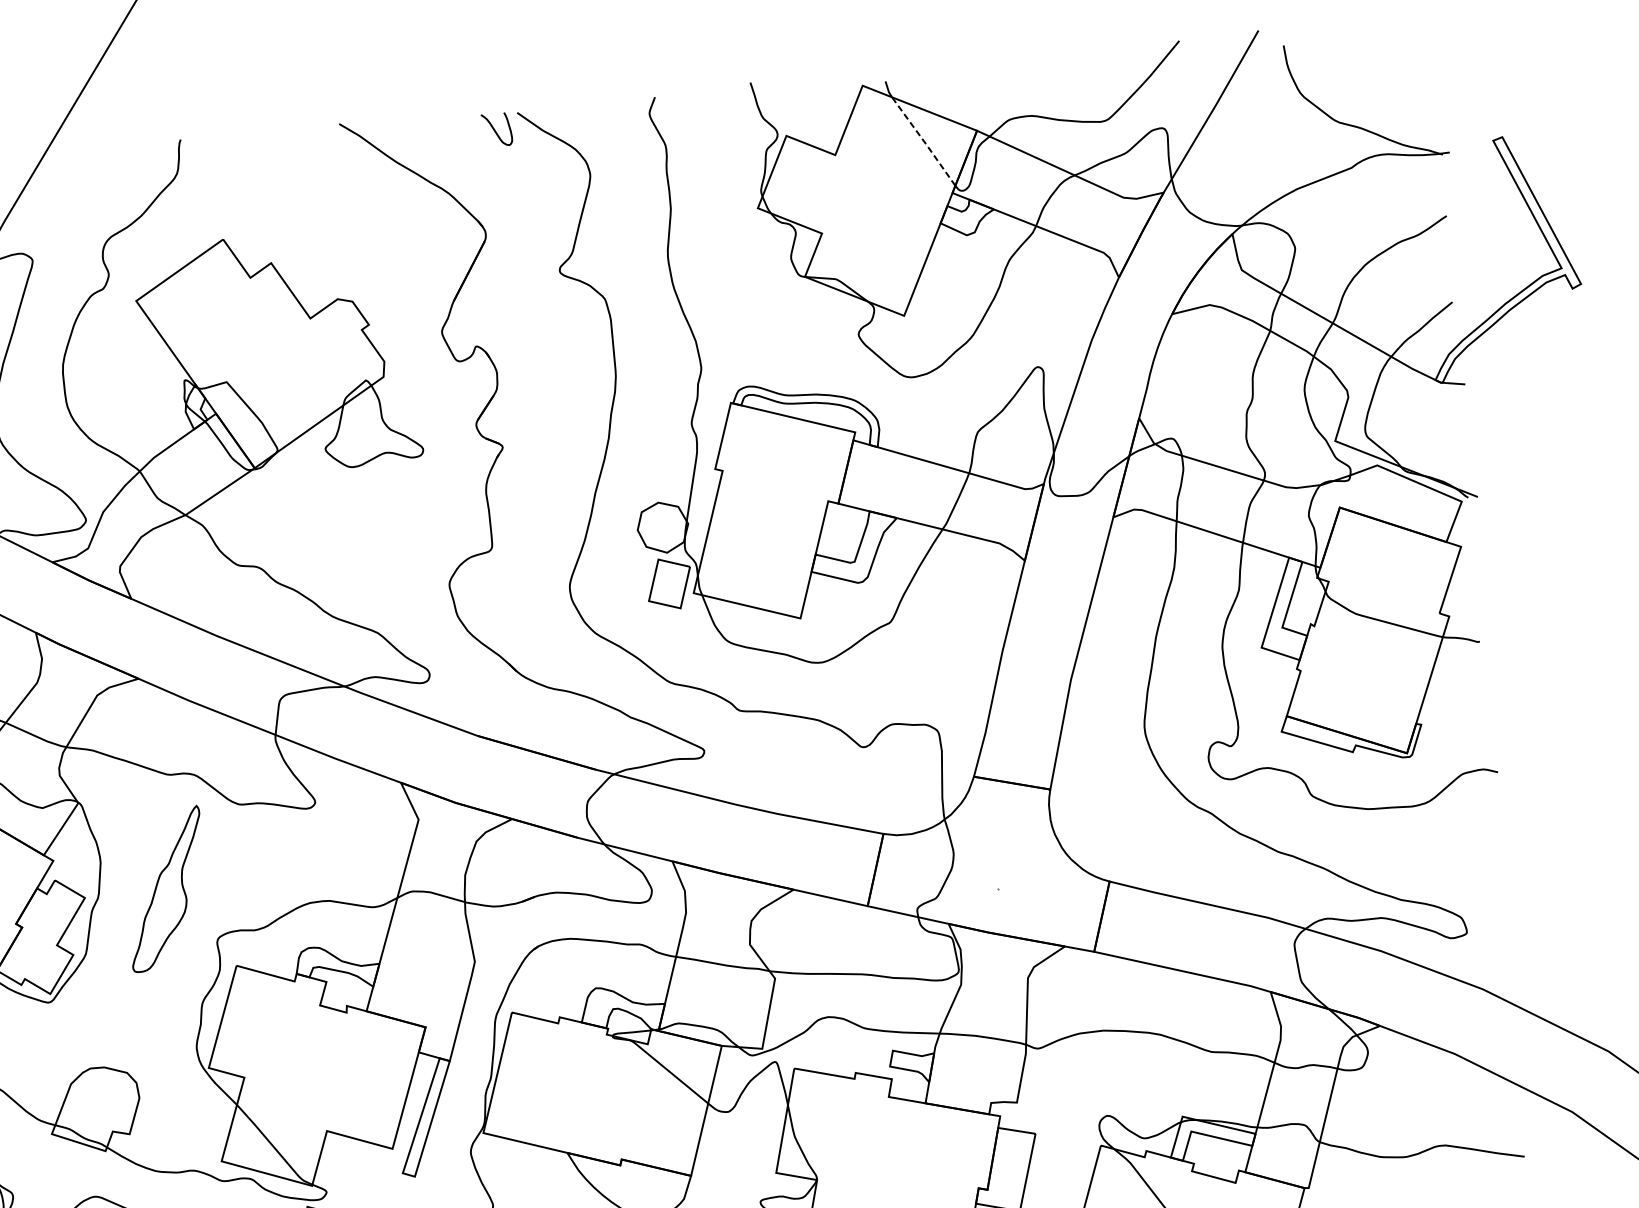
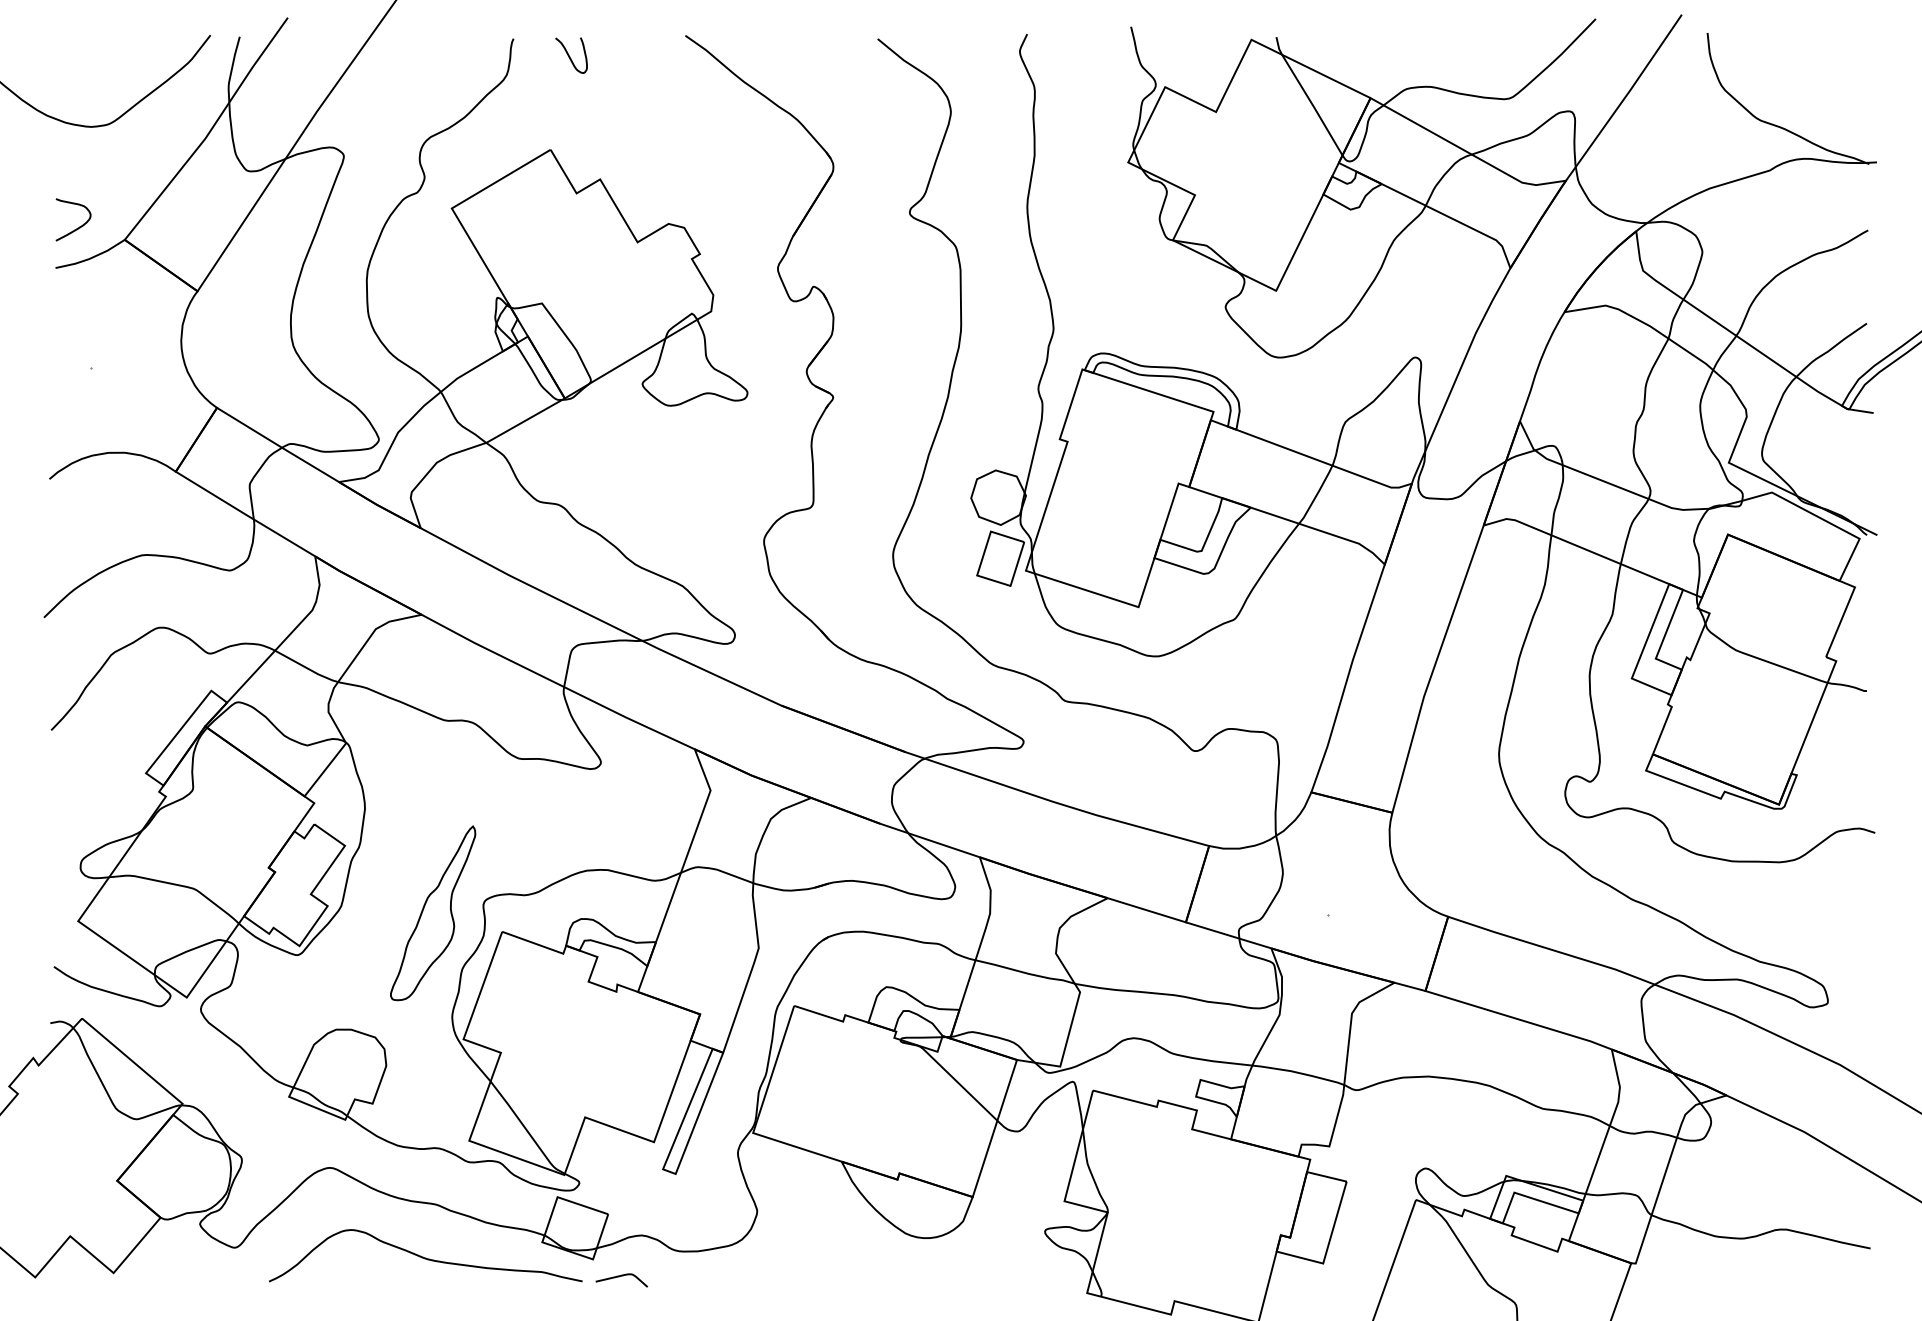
curve: (496, 130) -> (570, 56), moved
line: (923, 141) -> (1312, 105), dashed -> solid
part: (166, 889) -> (433, 913), moved

